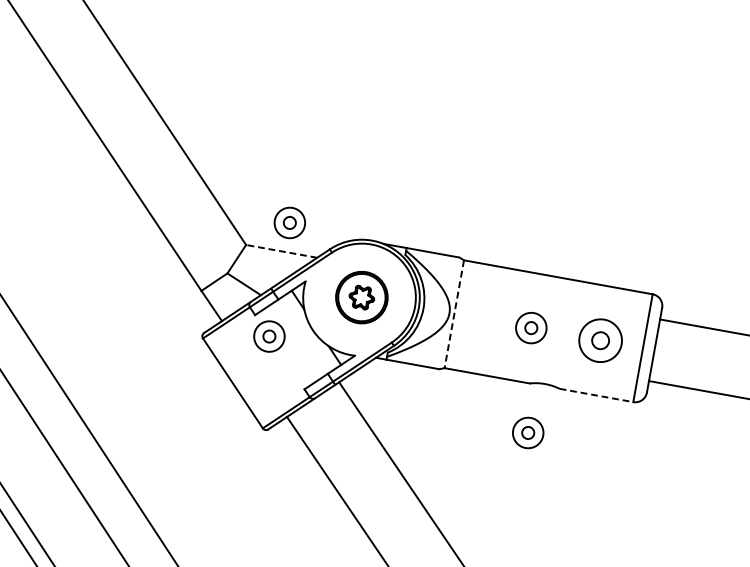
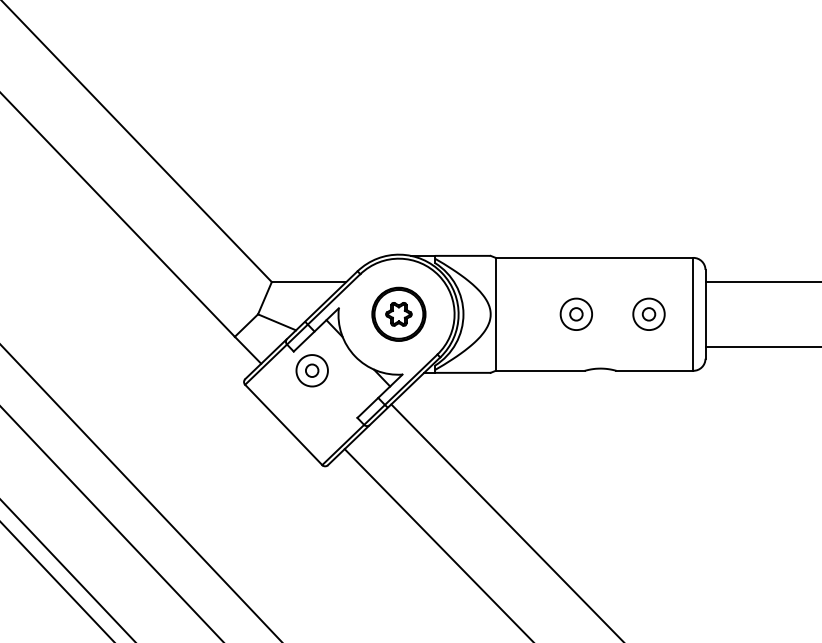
part: (289, 222) -> (311, 251), removed
line: (281, 251) -> (308, 282), dashed -> solid
line: (454, 314) -> (495, 314), dashed -> solid
part: (600, 339) -> (648, 313), size x0.71
line: (596, 395) -> (654, 370), dashed -> solid
part: (527, 432) -> (591, 420), removed

